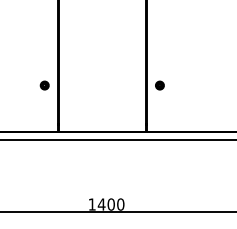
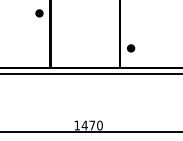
part: (44, 85) -> (39, 13), moved
part: (159, 85) -> (130, 48), moved
text: (110, 204) -> (91, 125), 1400 -> 1470

